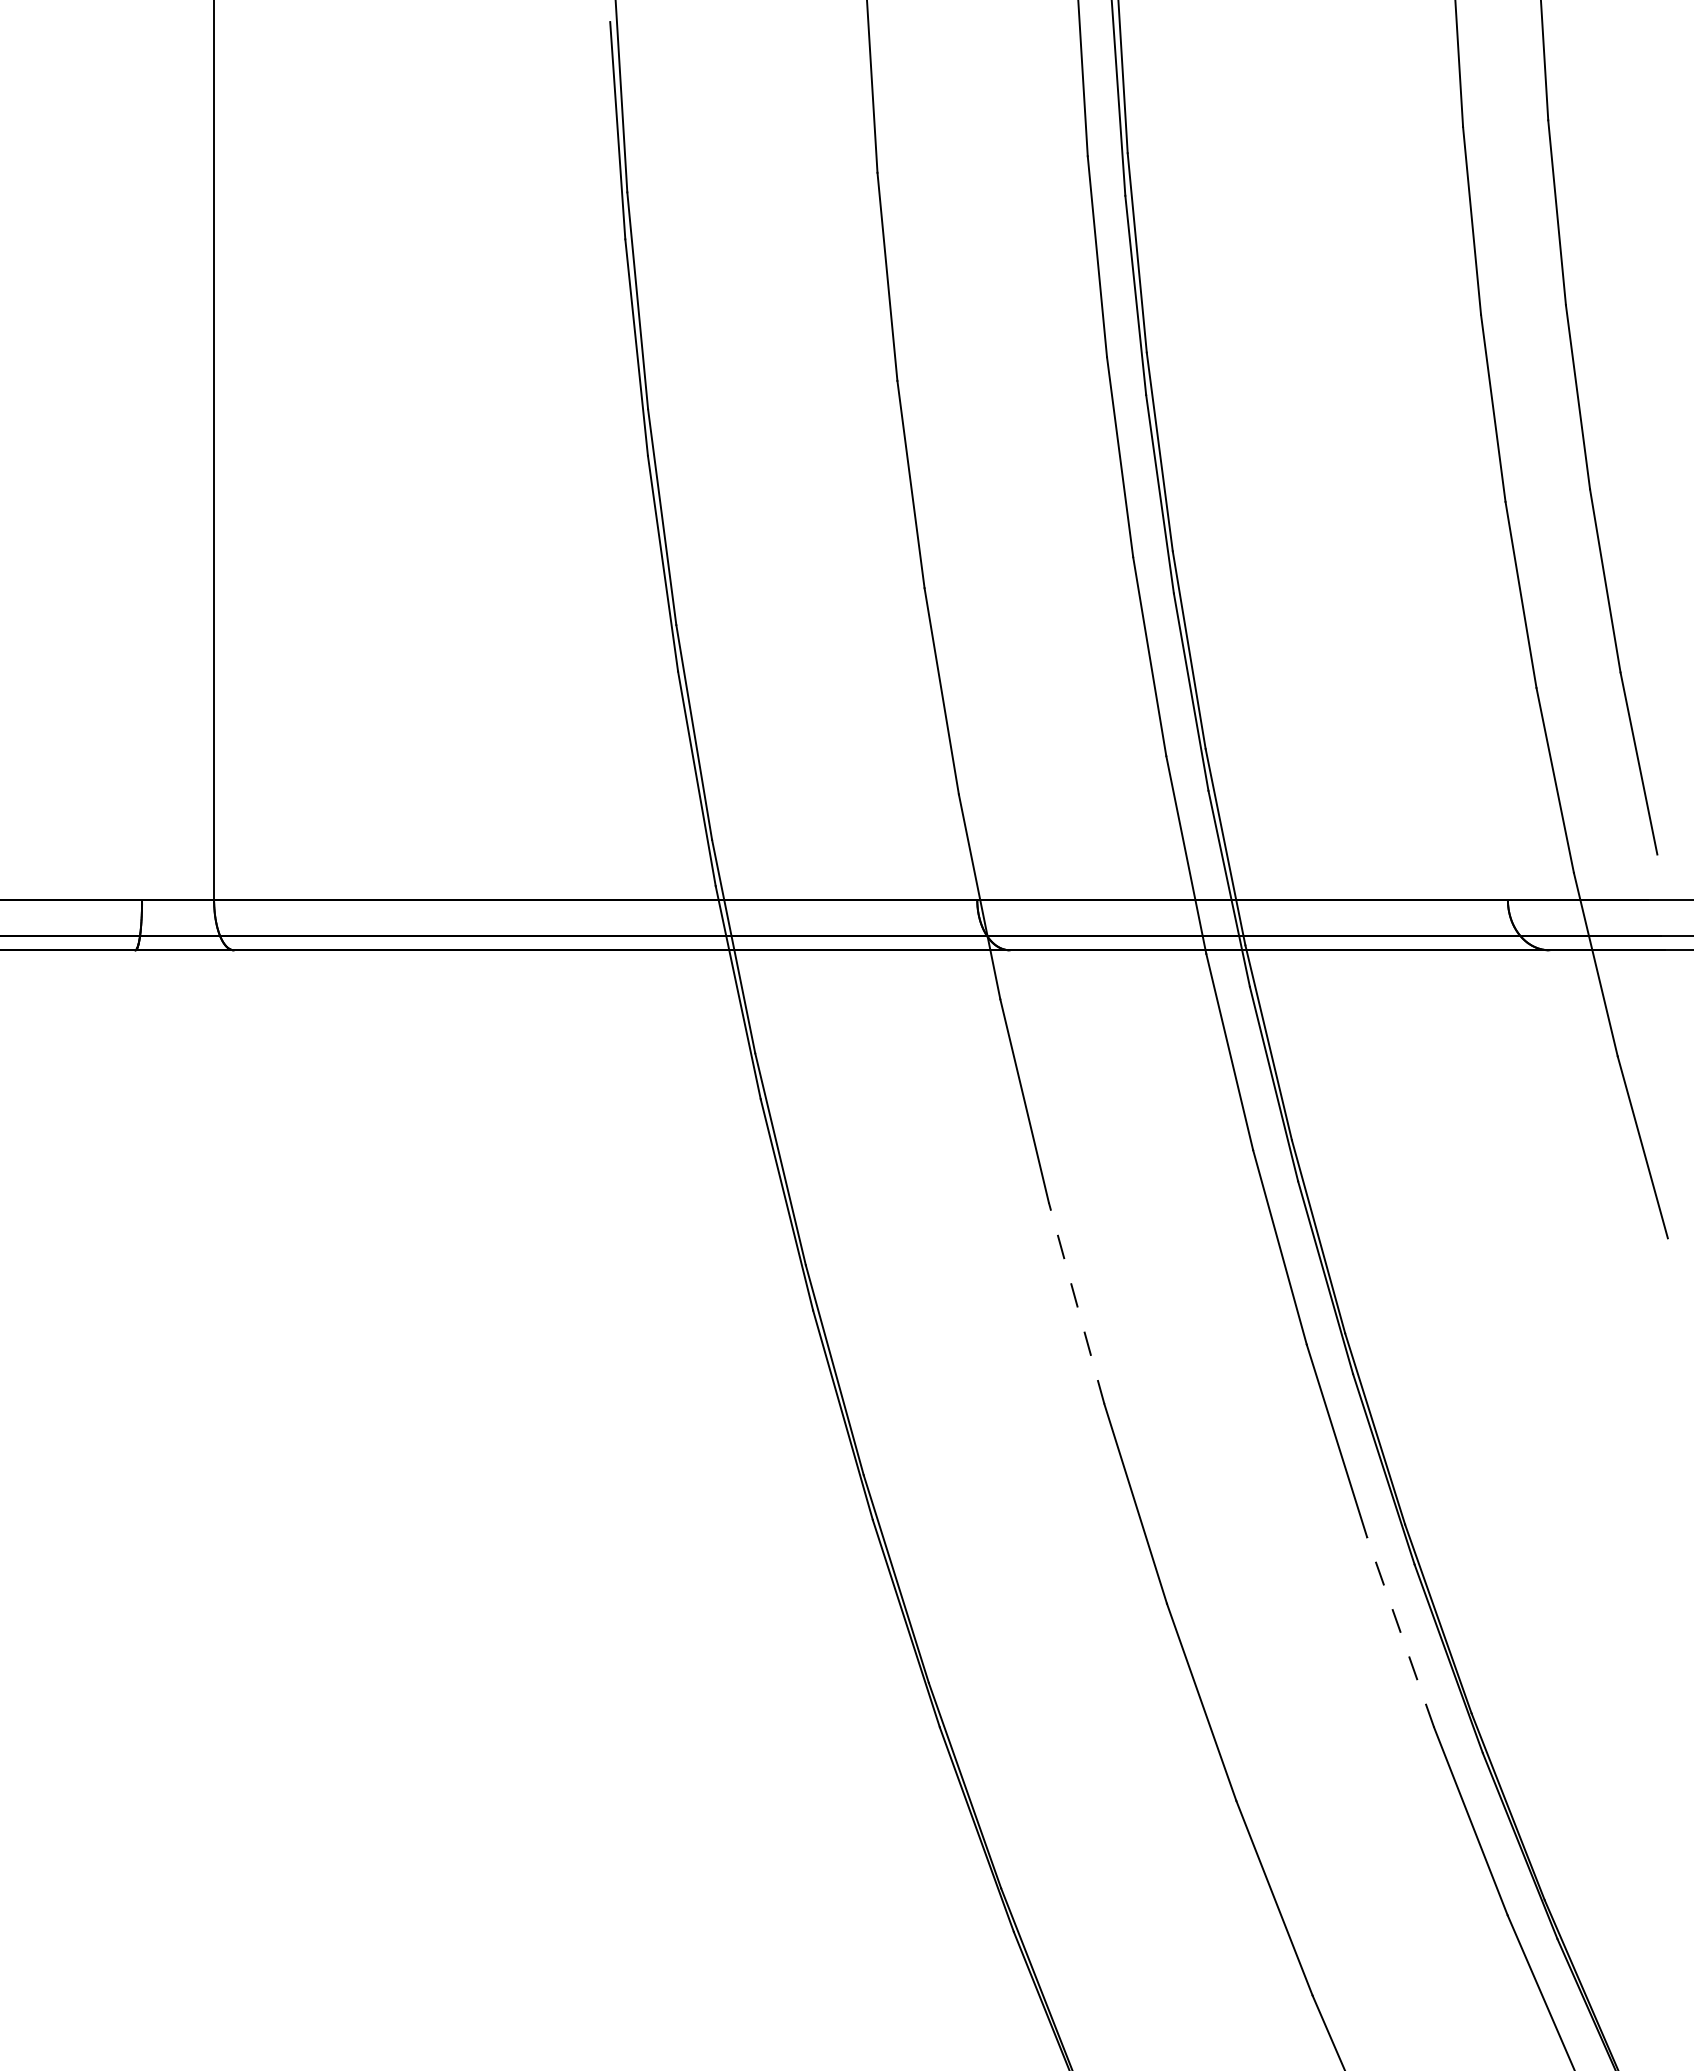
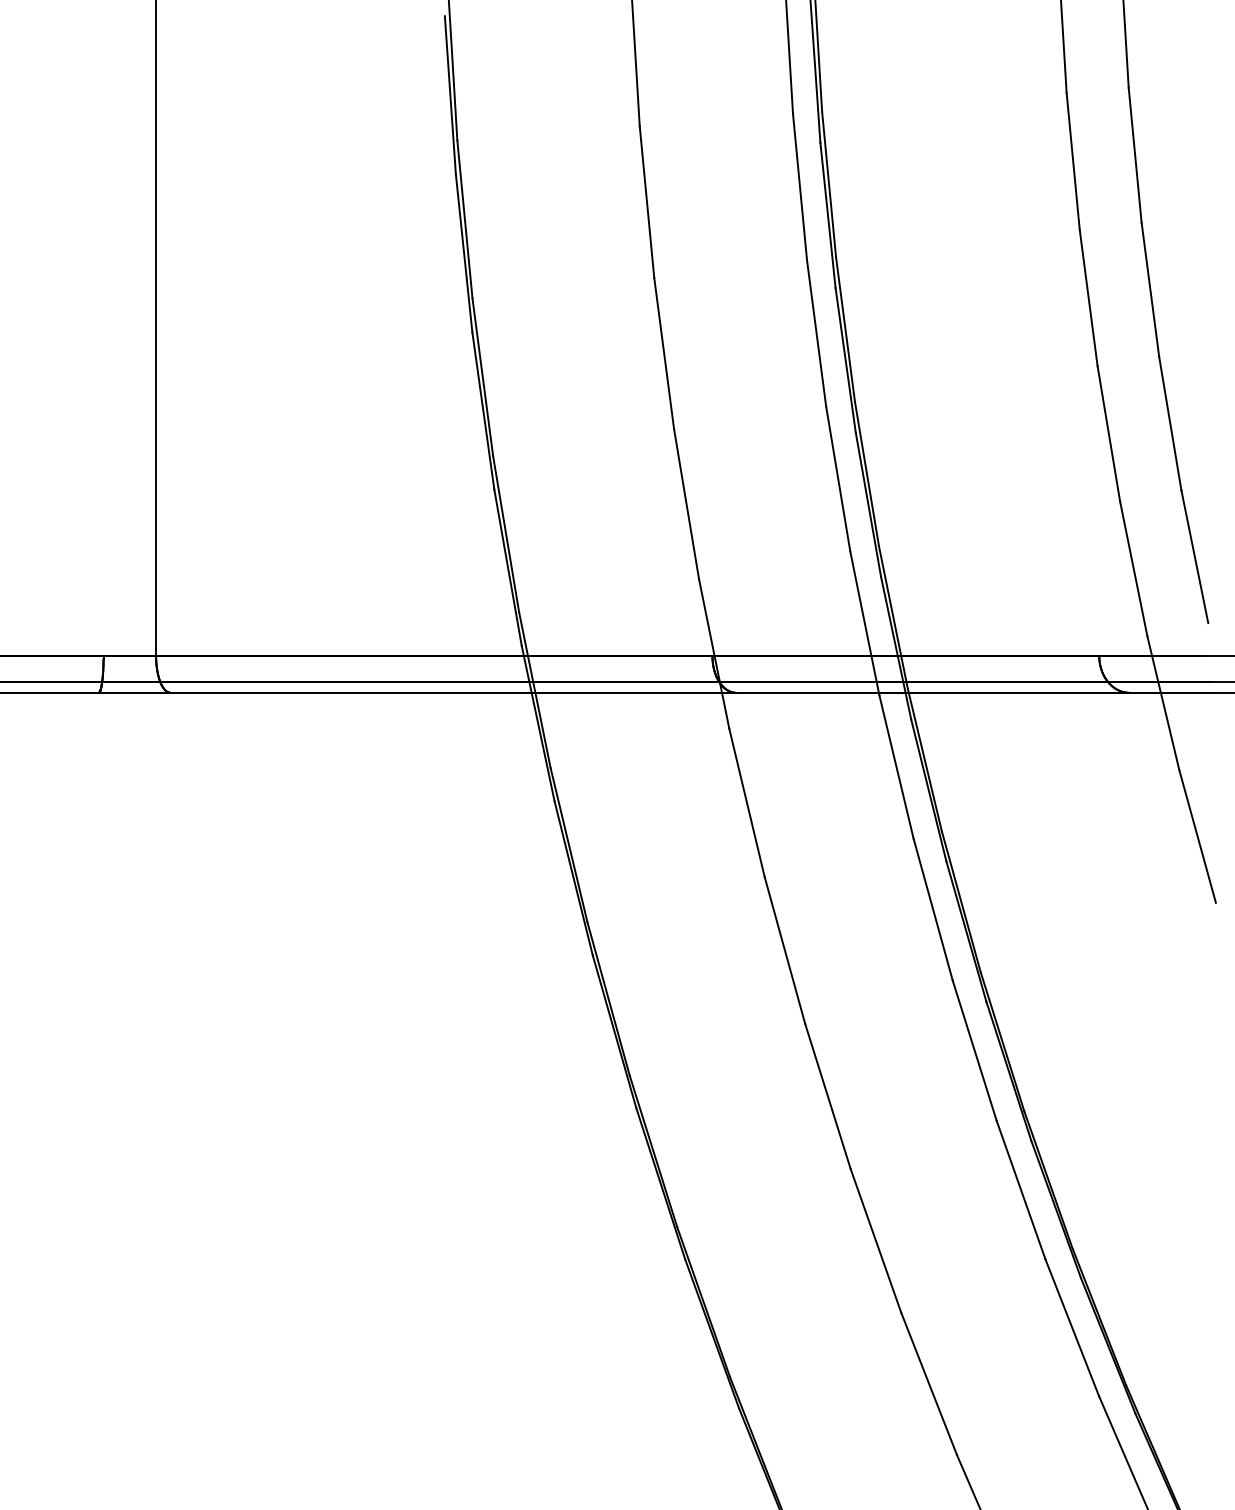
line: (1076, 1303) -> (784, 950), dashed -> solid
line: (1400, 1632) -> (1021, 1190), dashed -> solid

